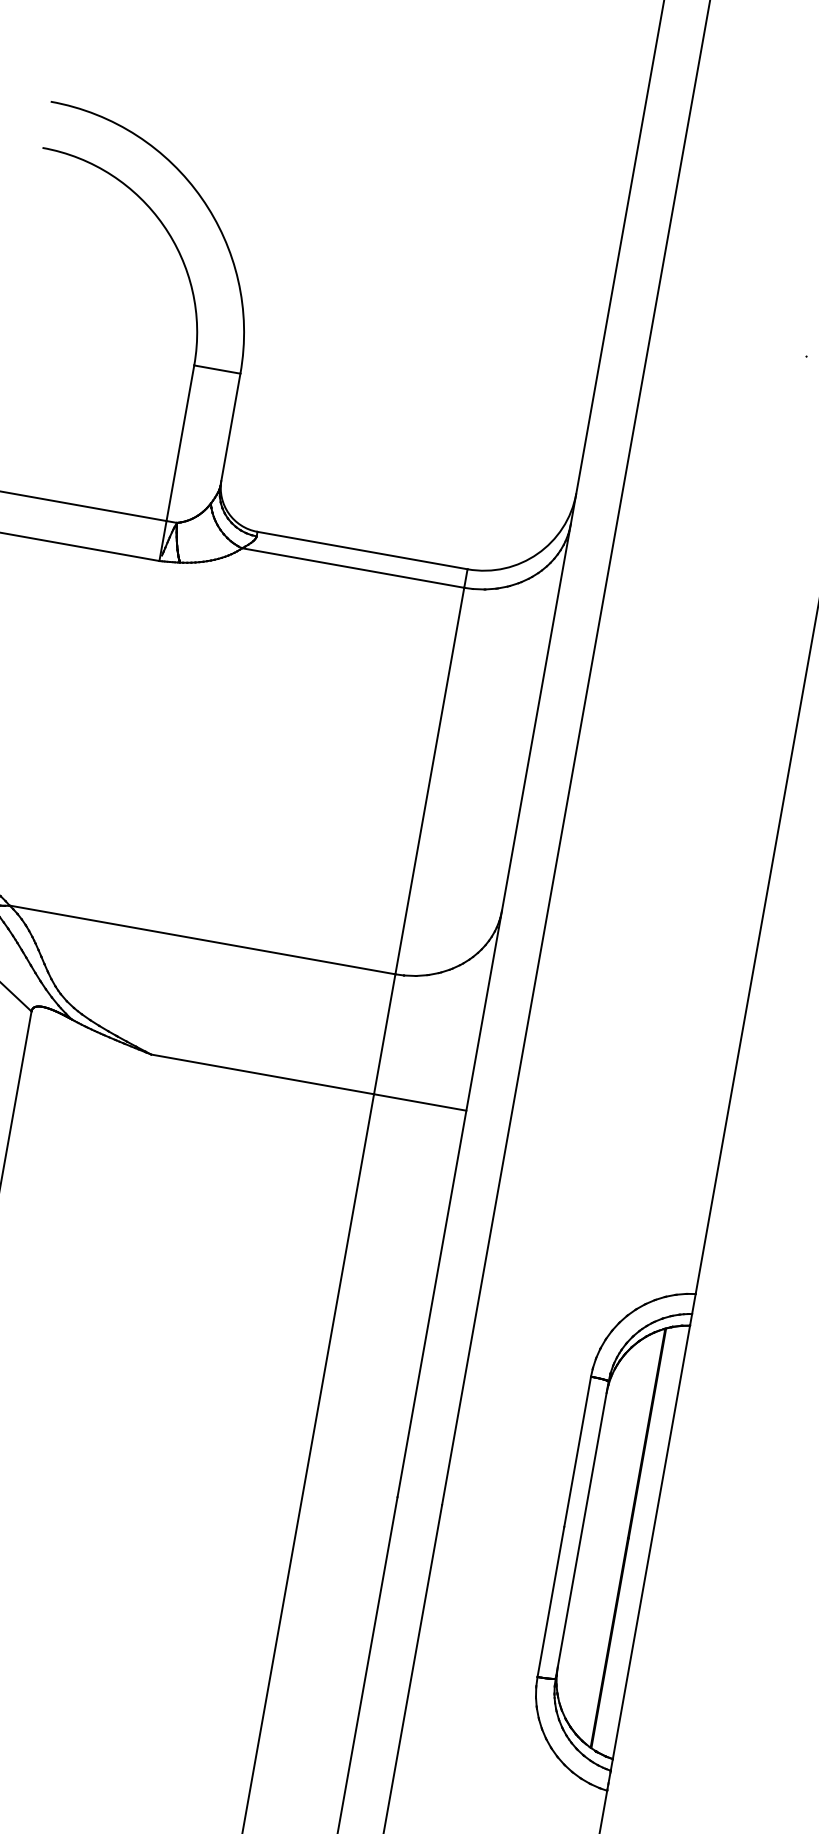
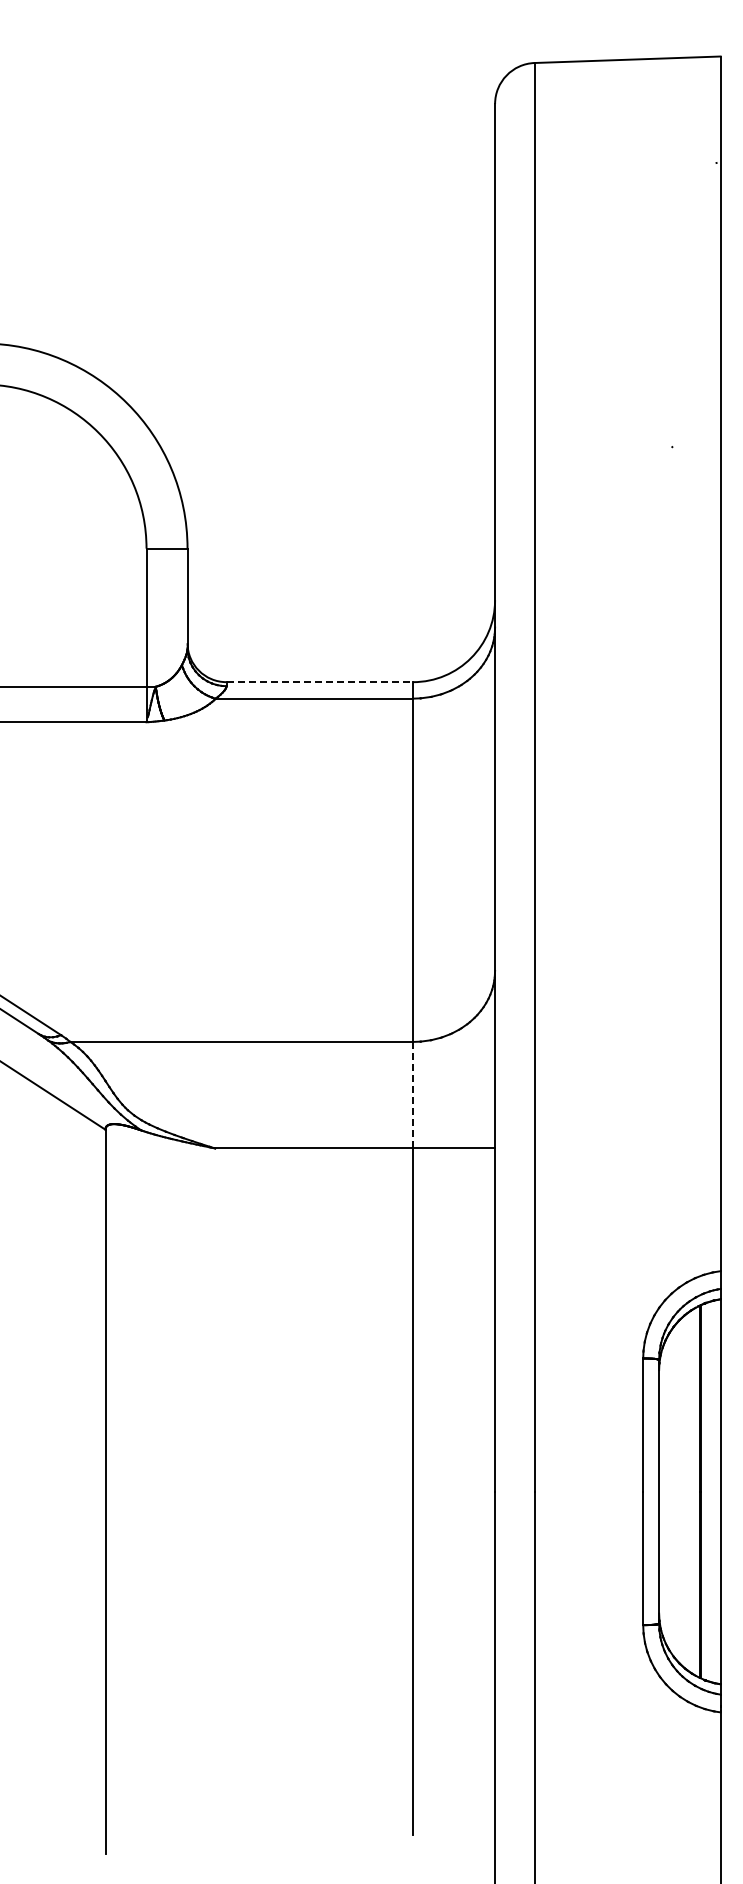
line: (363, 551) -> (320, 682), solid -> dashed
line: (385, 1033) -> (413, 1094), solid -> dashed

